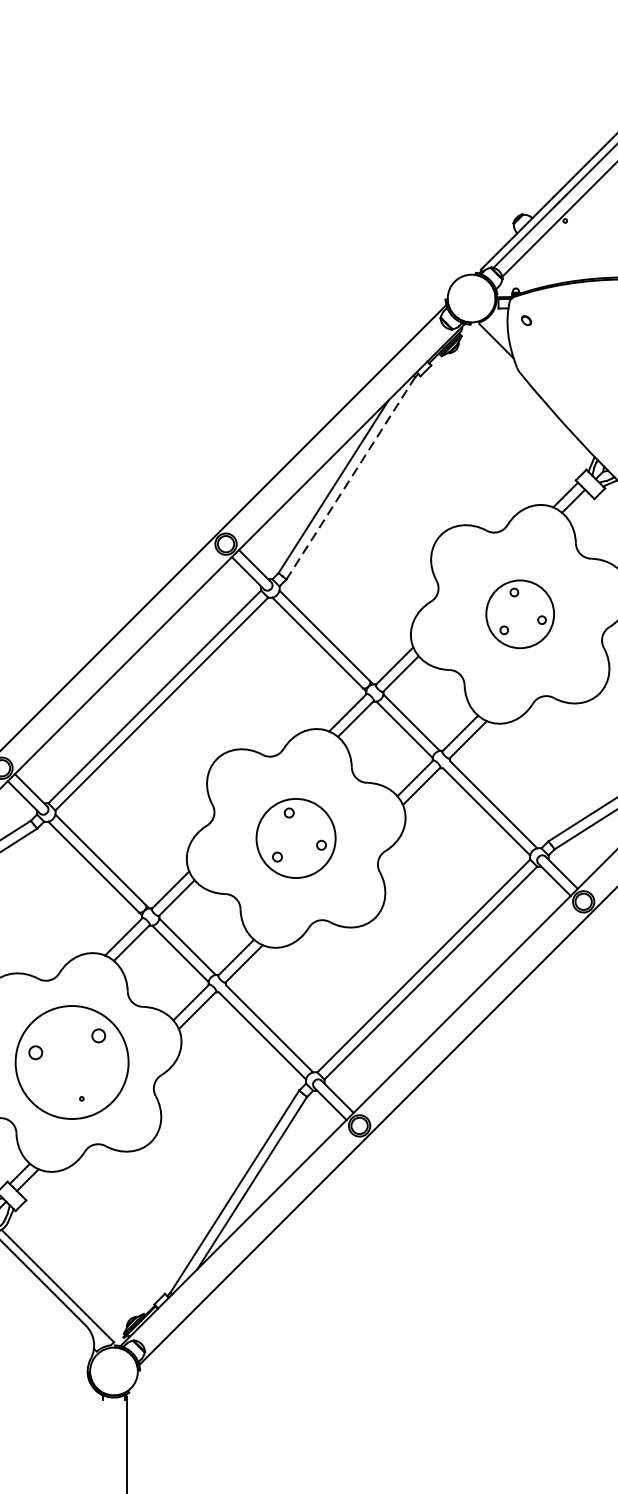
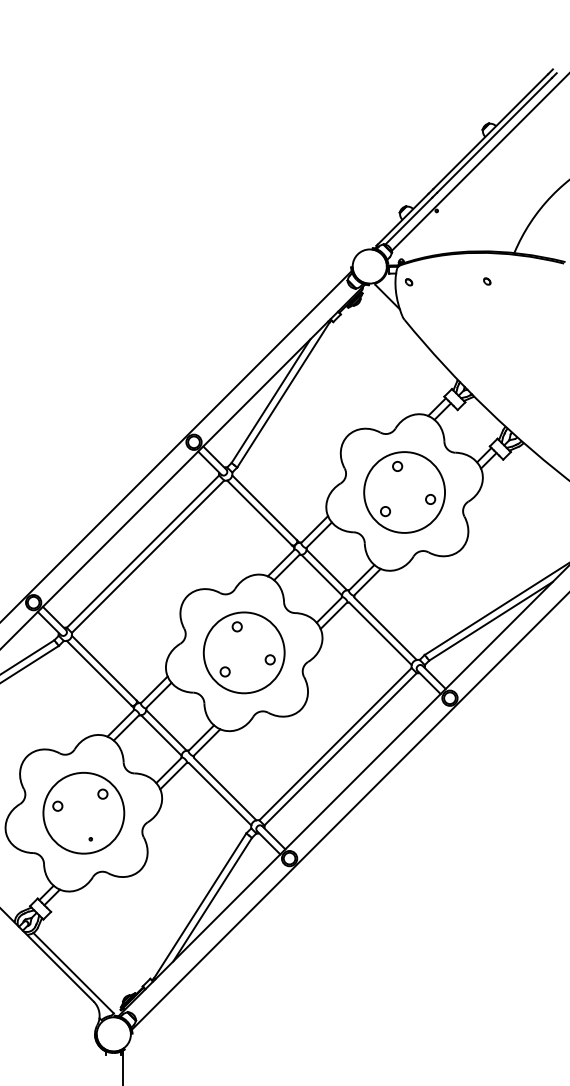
line: (351, 478) -> (283, 395), dashed -> solid
part: (520, 614) -> (404, 492), size x1.67
part: (295, 837) -> (243, 652), size x1.43

